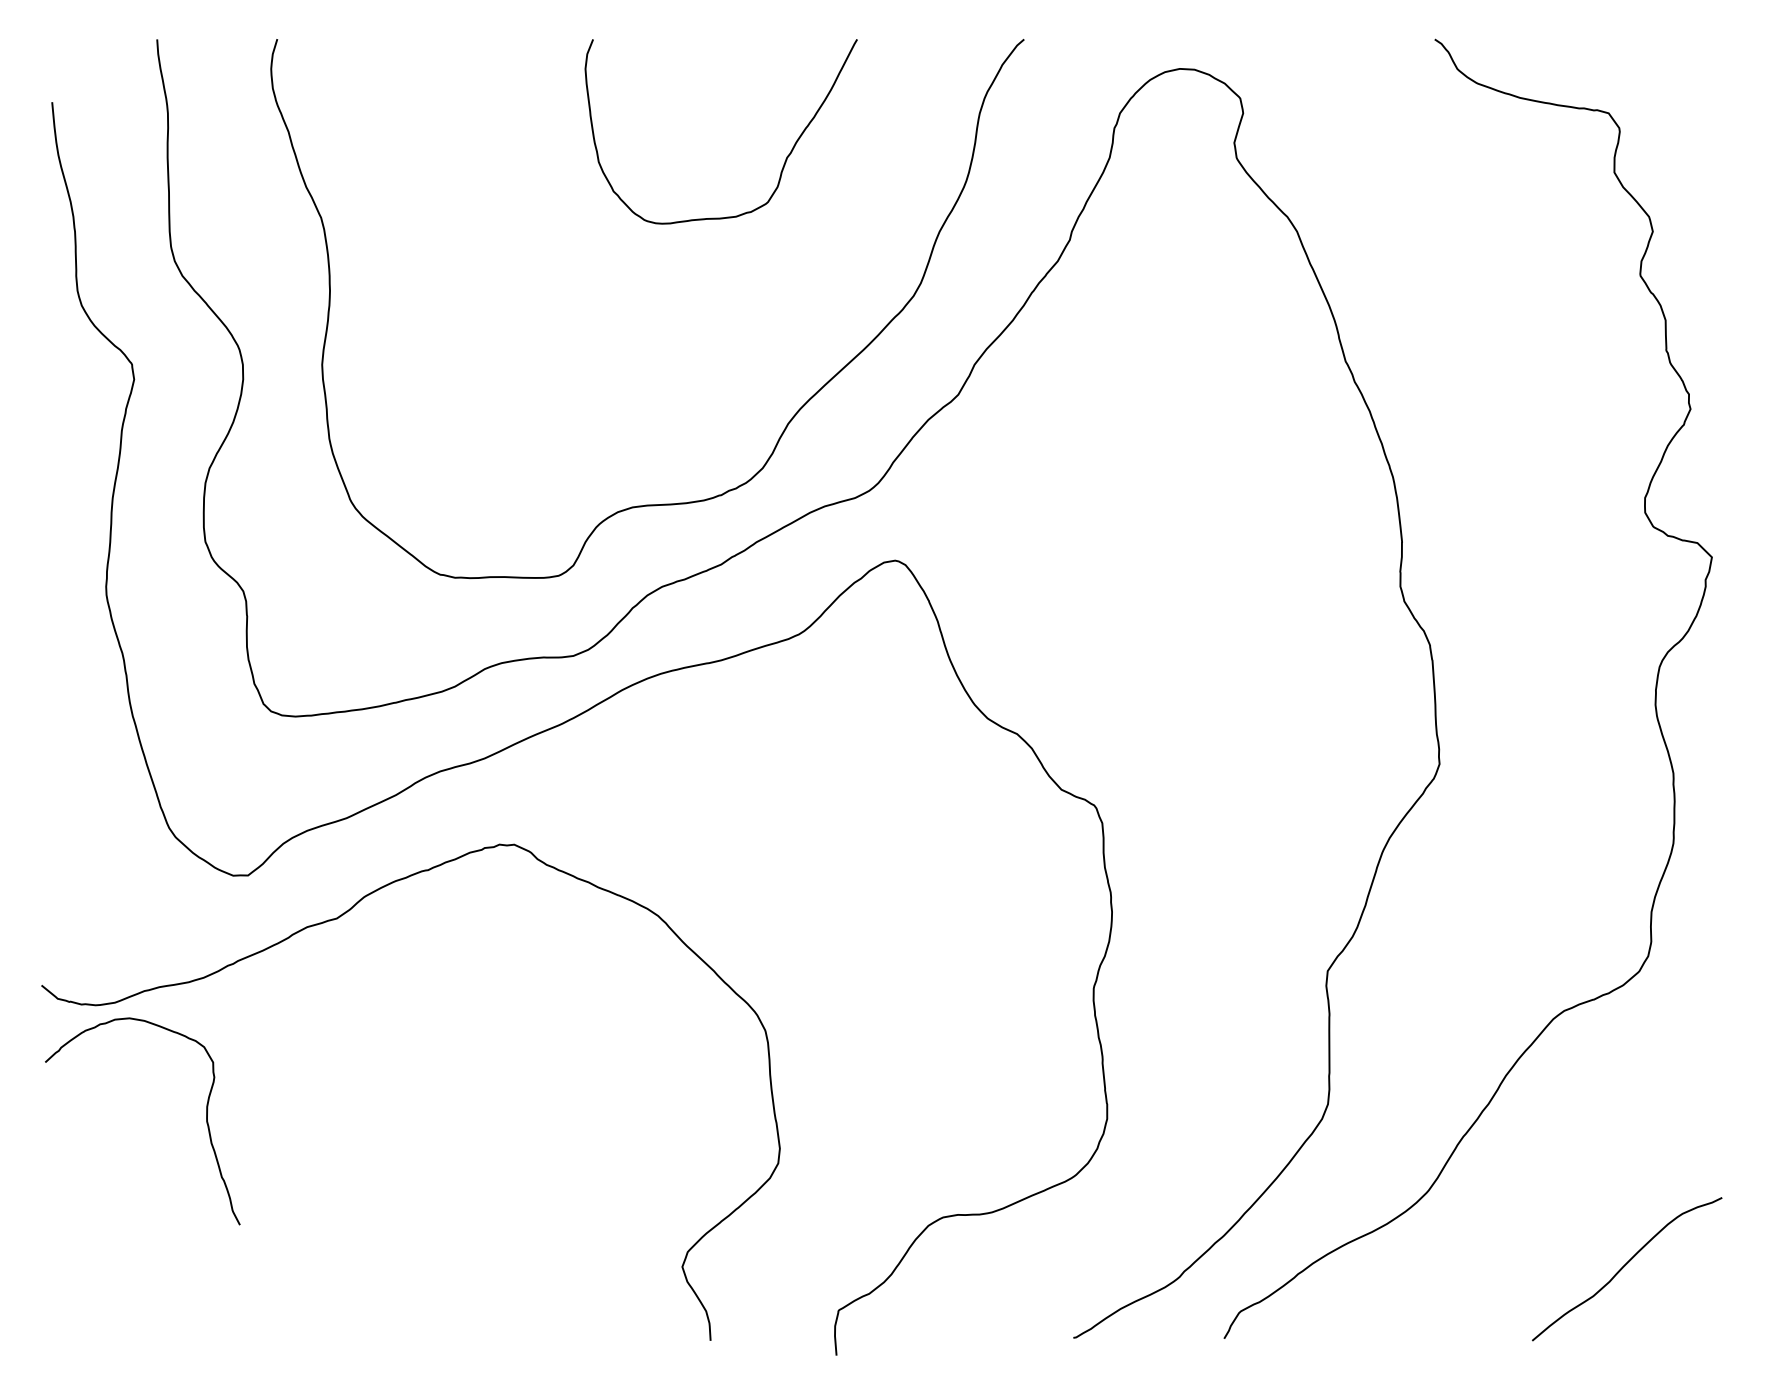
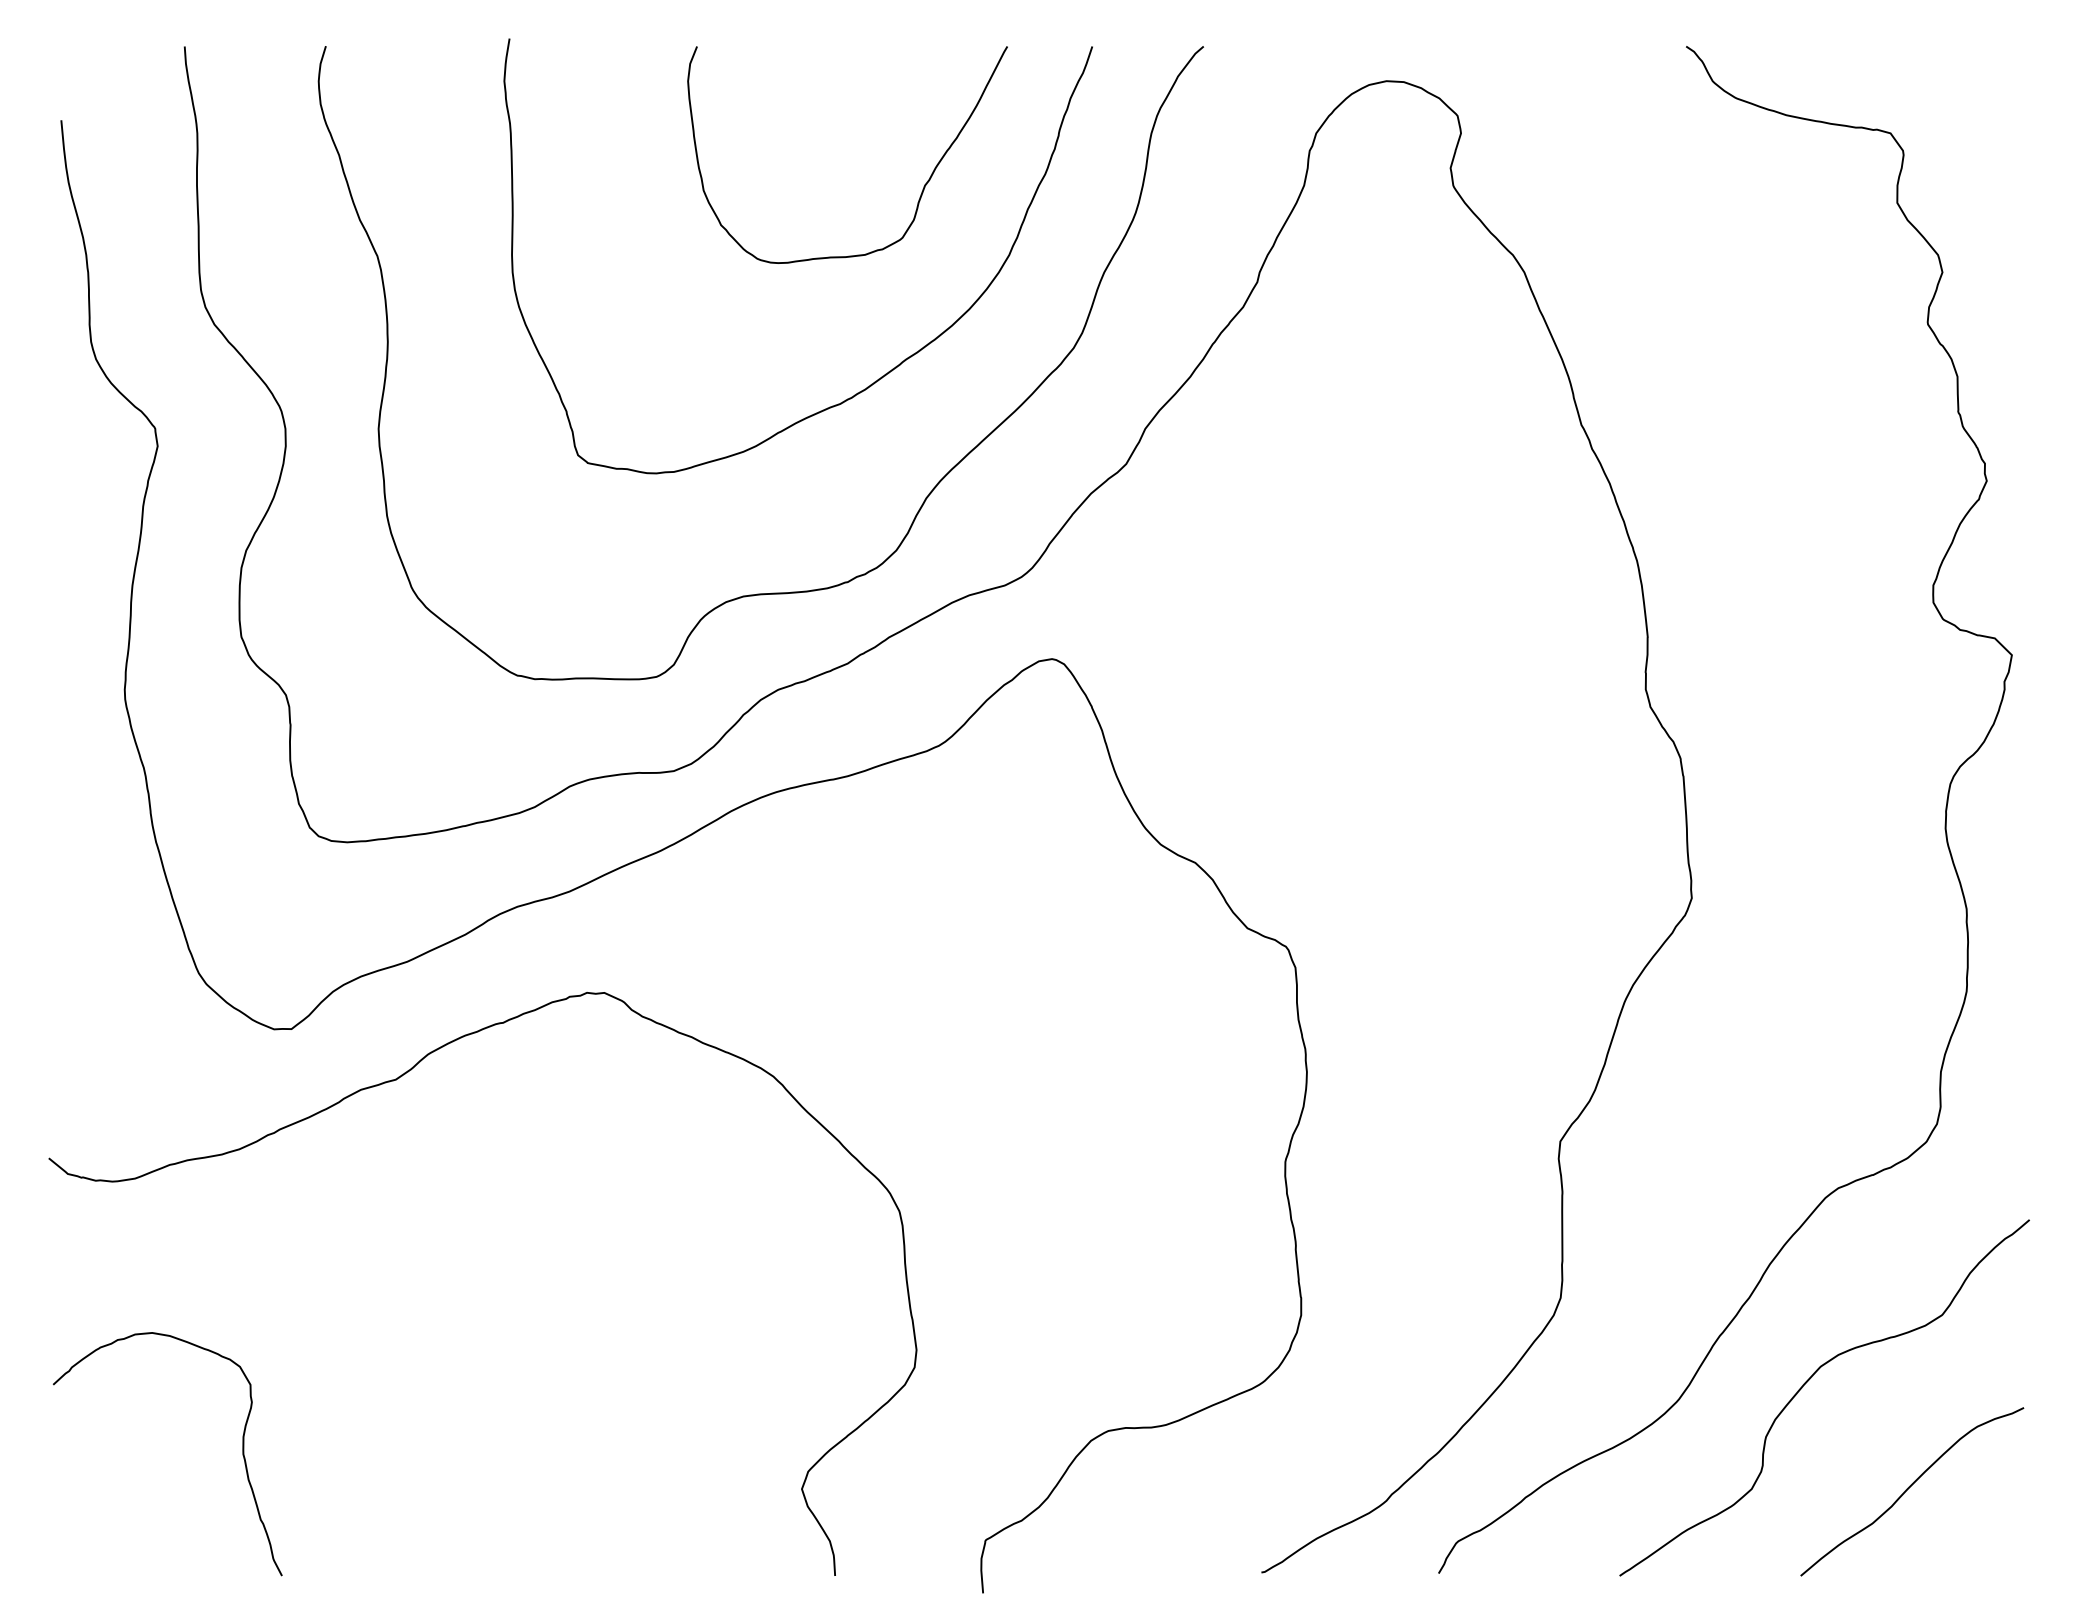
curve: (753, 317) -> (885, 373), added
curve: (206, 1121) -> (242, 1454), moved
curve: (1538, 1175) -> (1808, 1381), added

